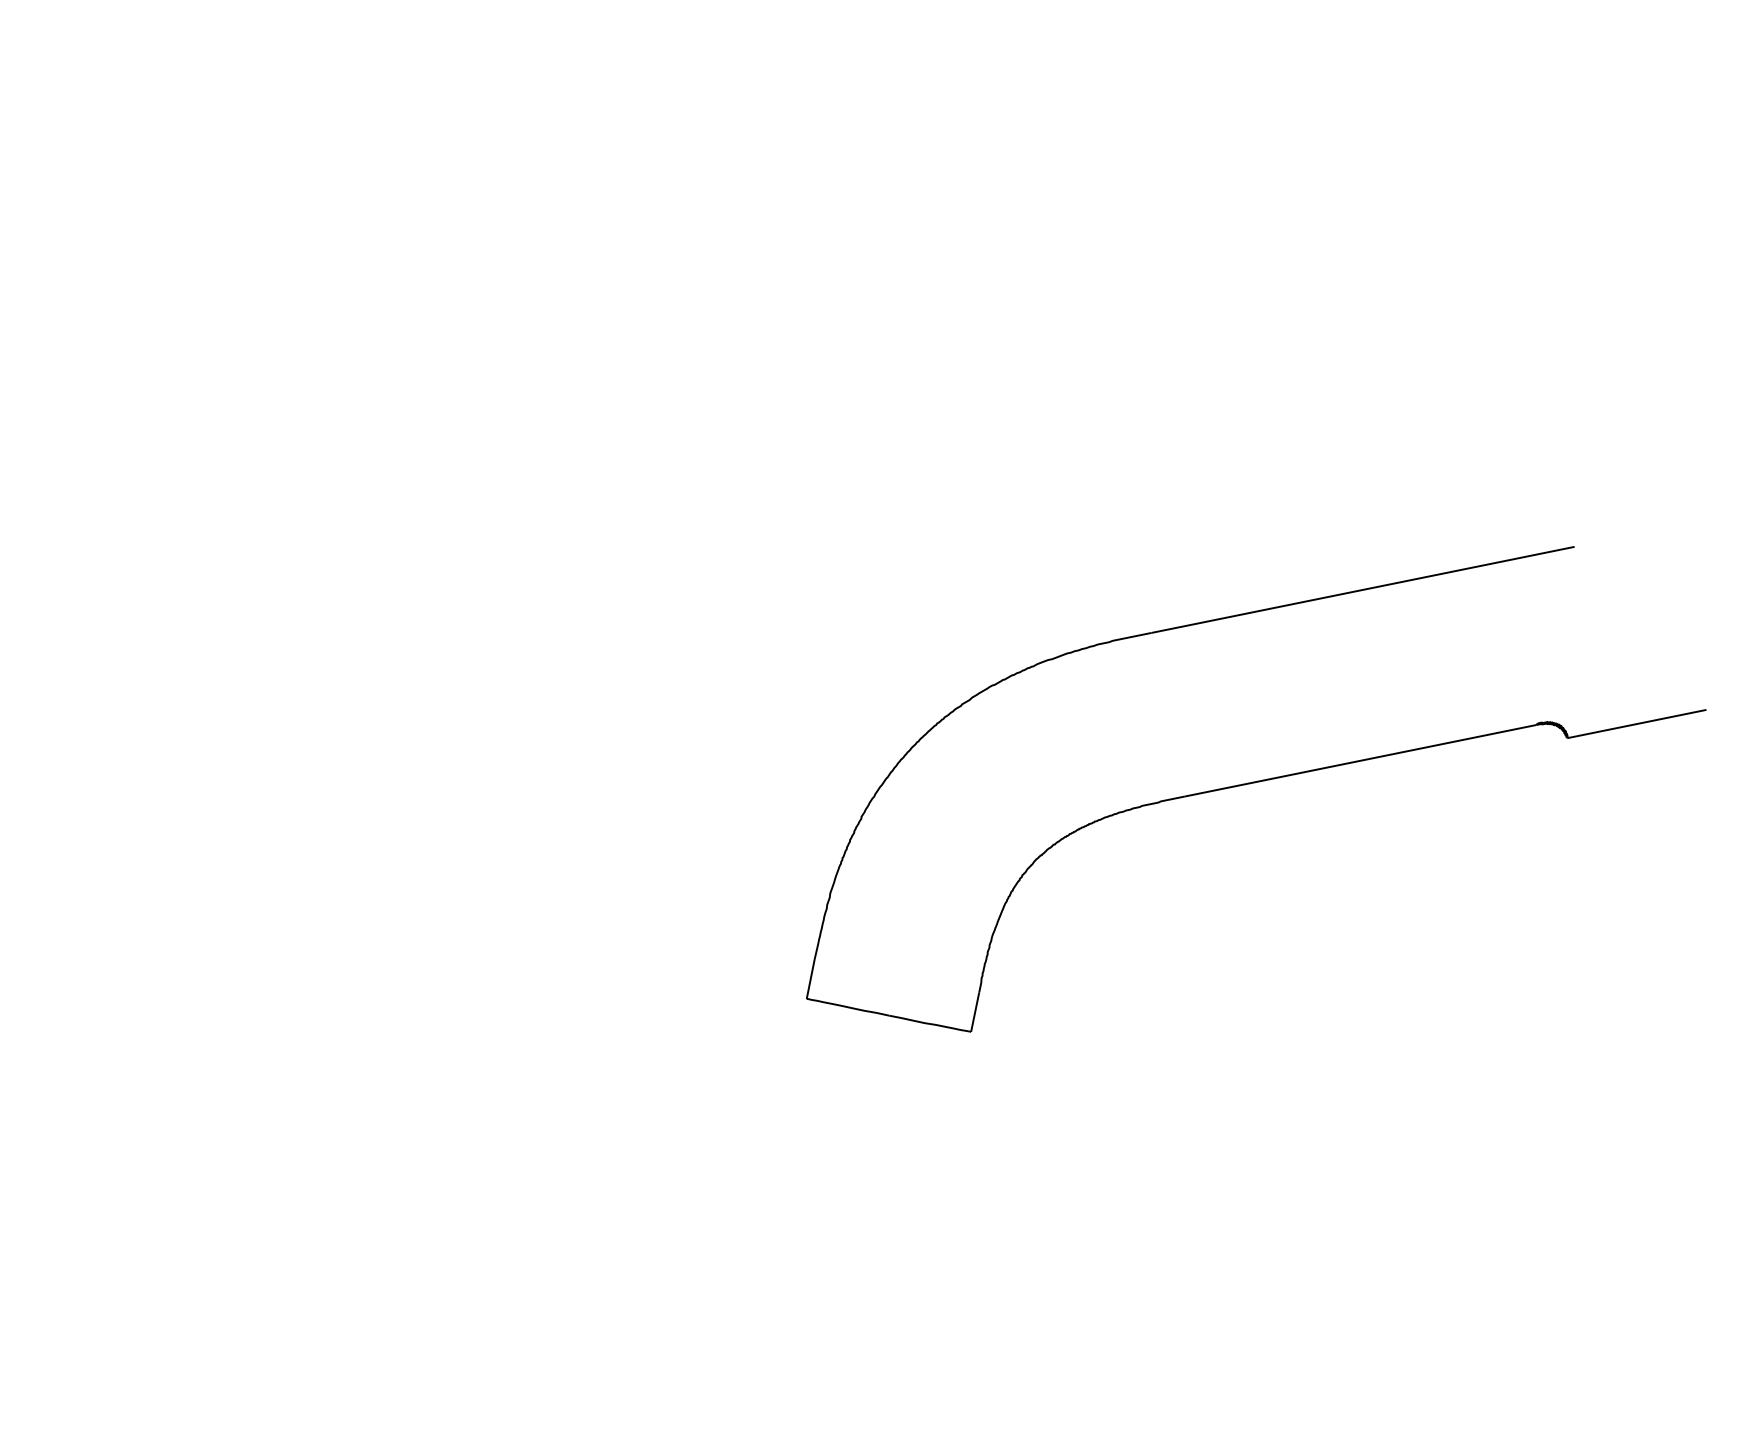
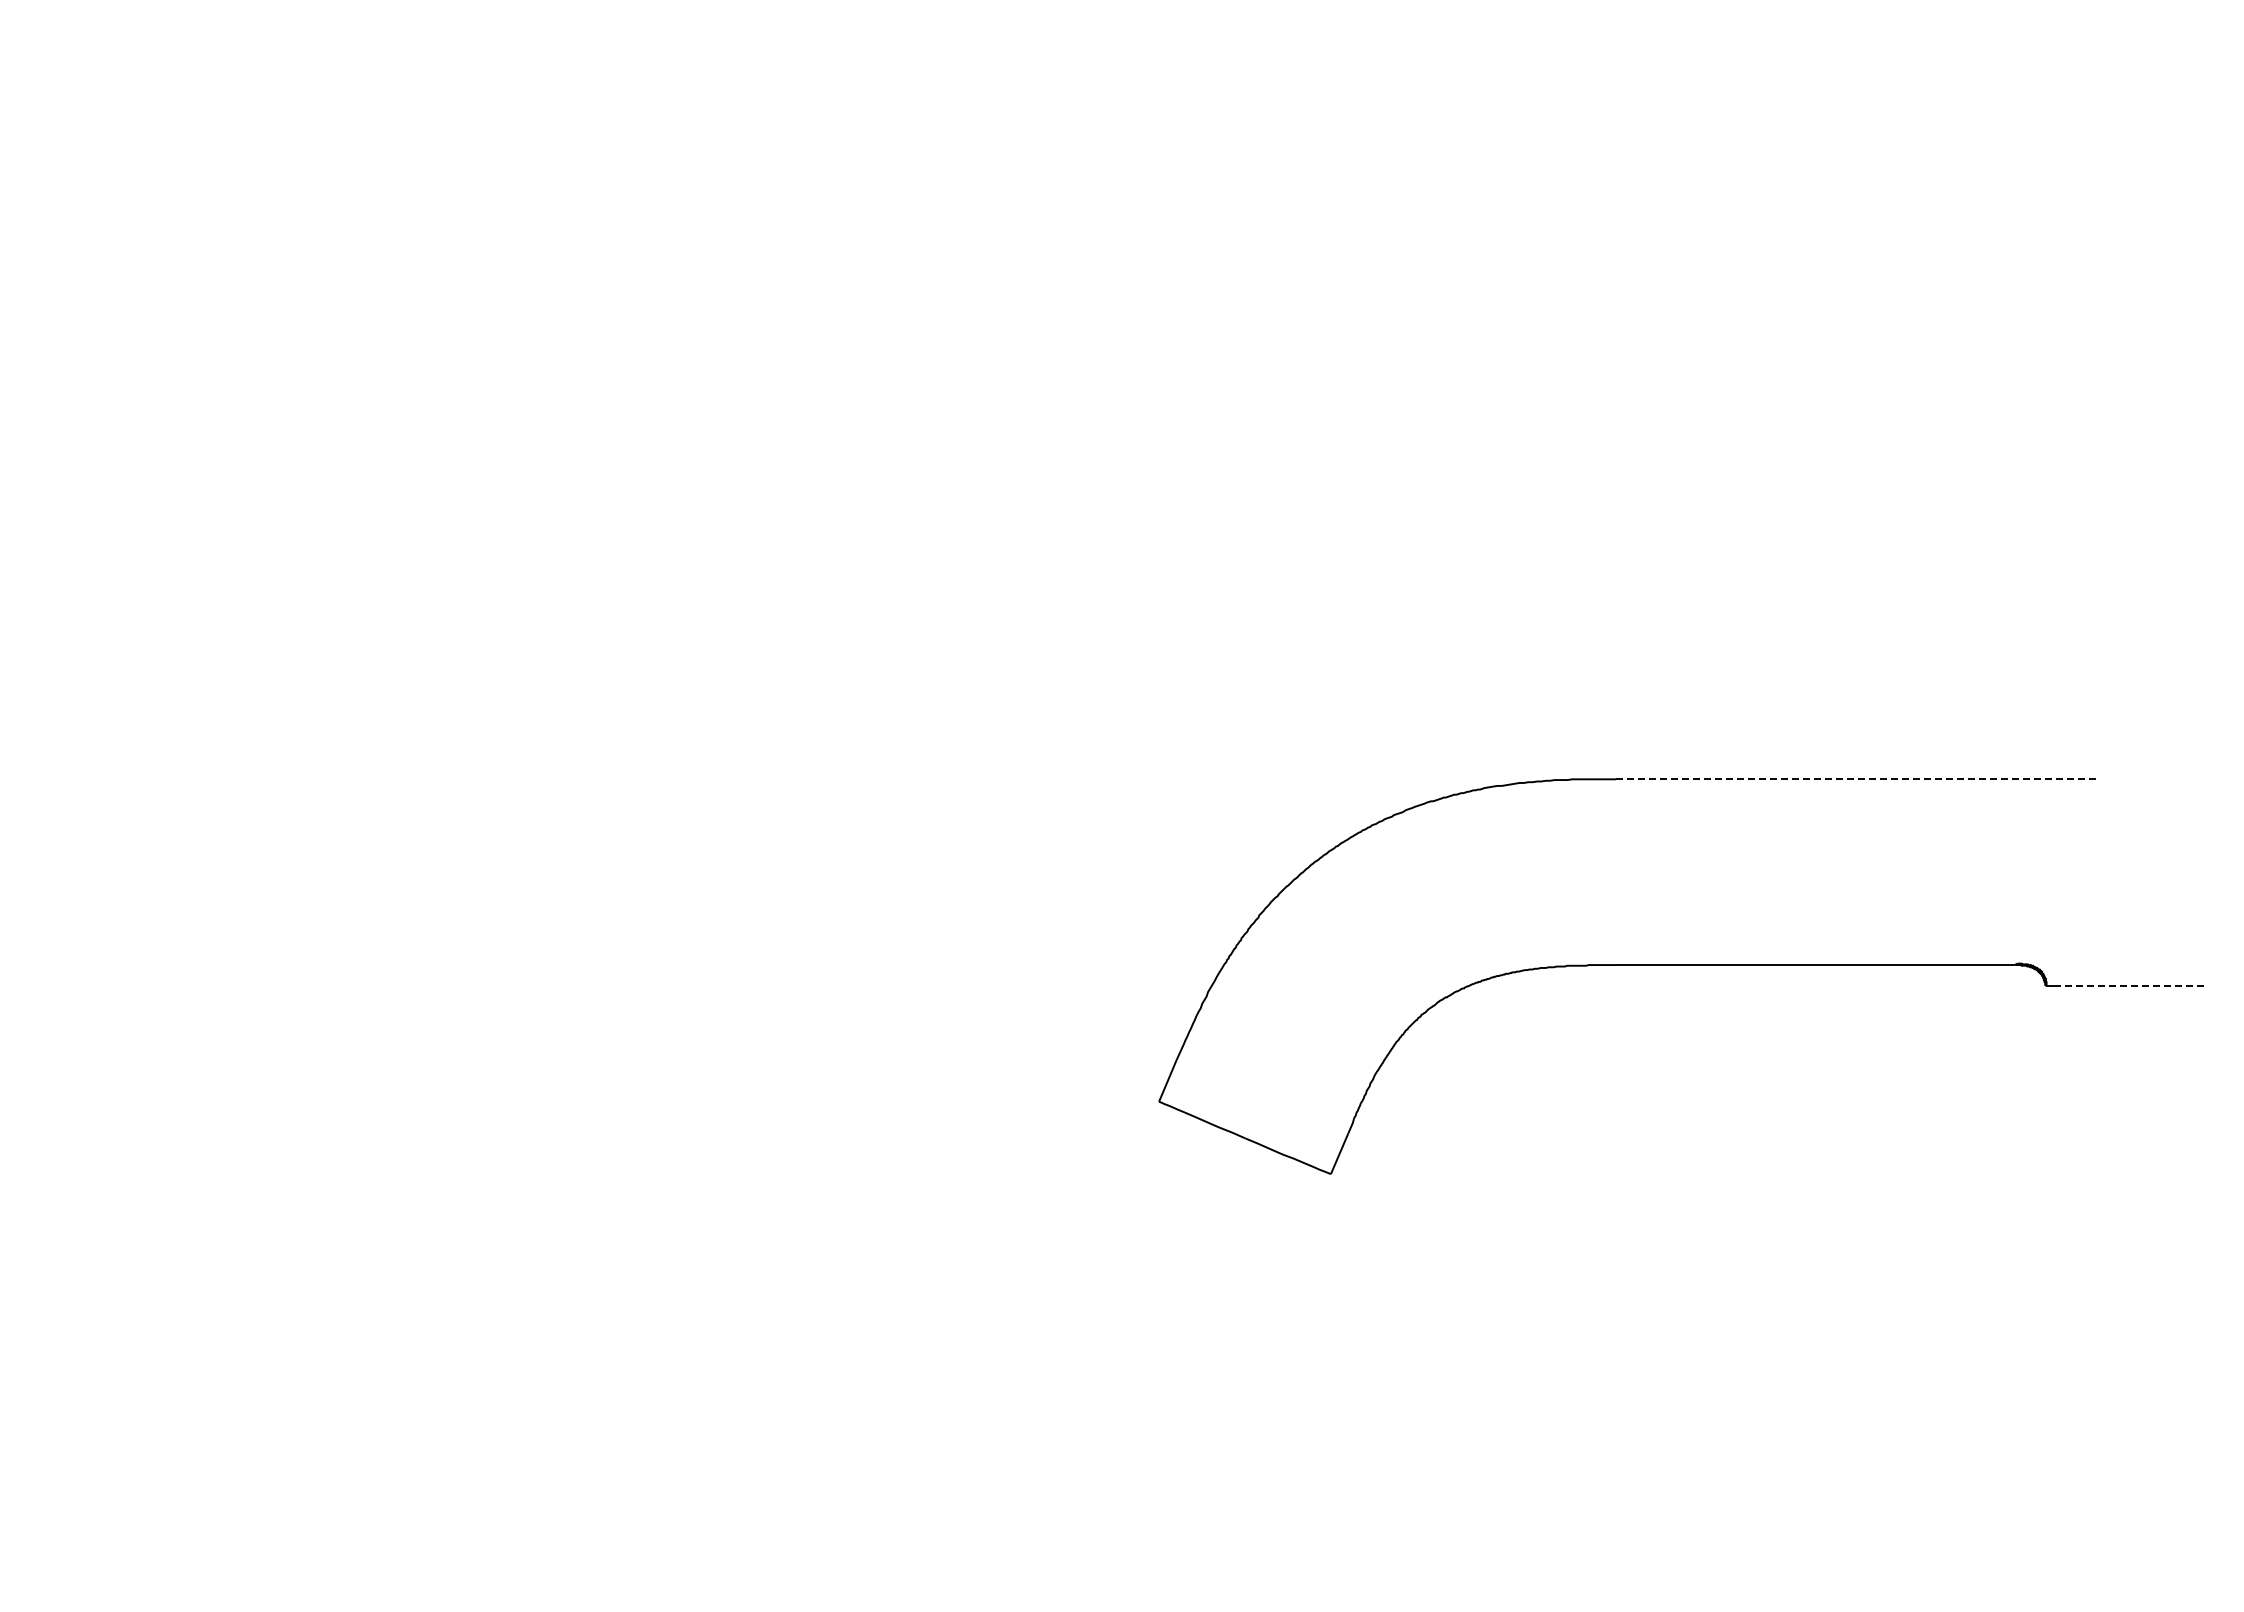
line: (1362, 590) -> (1855, 779), solid -> dashed
line: (1640, 723) -> (2129, 986), solid -> dashed

